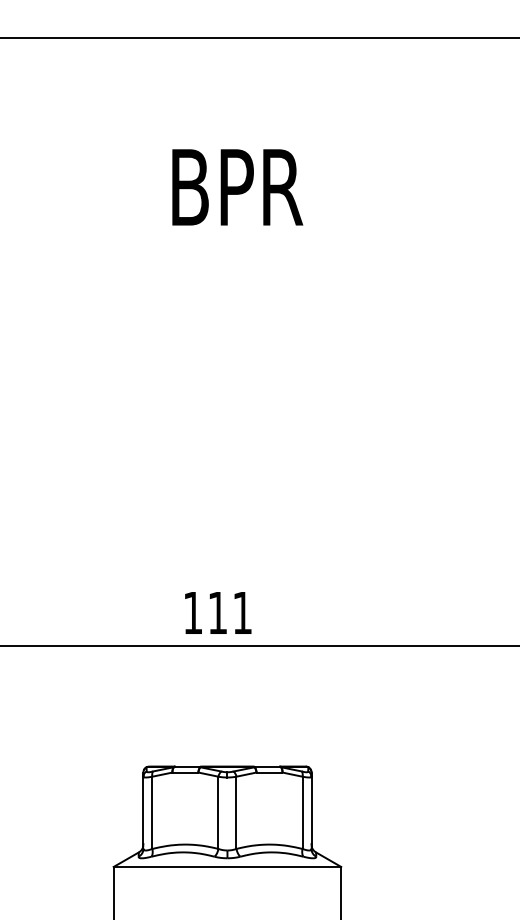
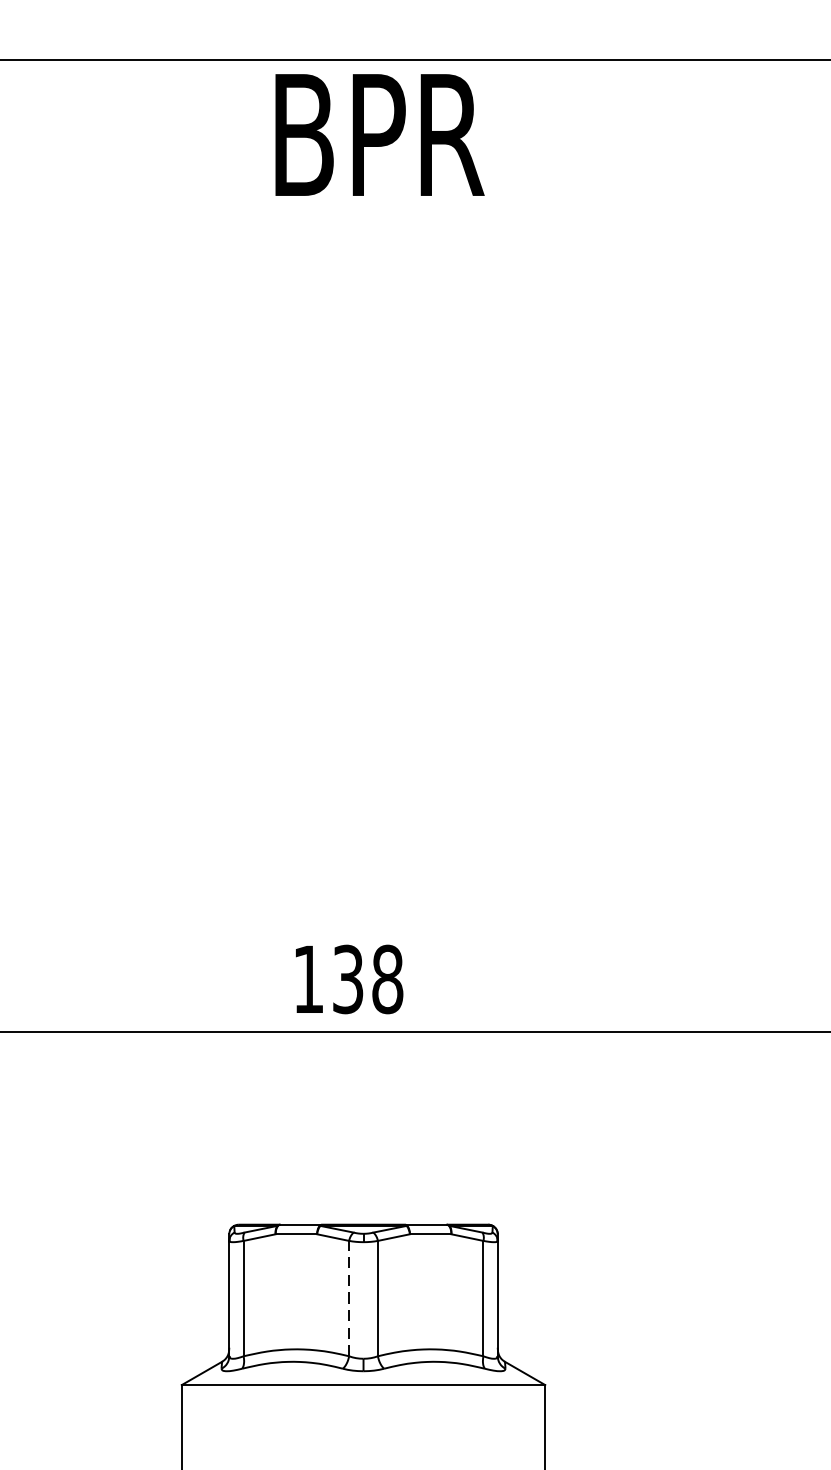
text: (237, 187) -> (379, 135), moved
text: (230, 612) -> (368, 978), 111 -> 138
line: (218, 812) -> (349, 1298), solid -> dashed

